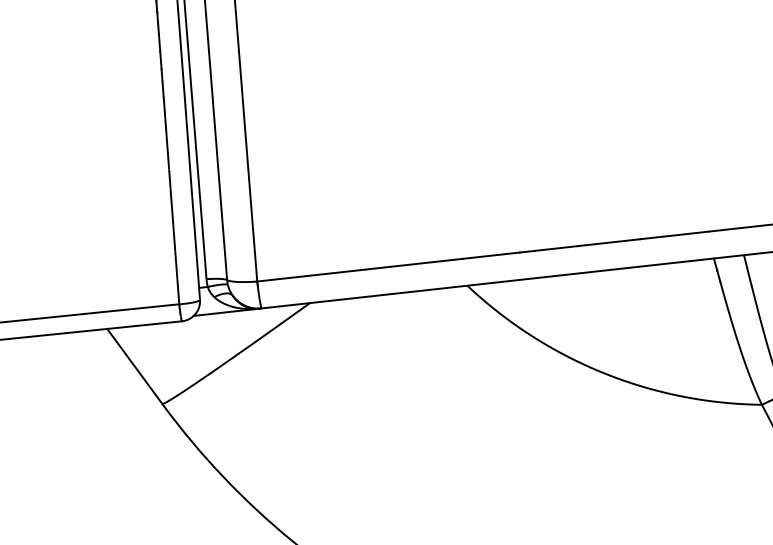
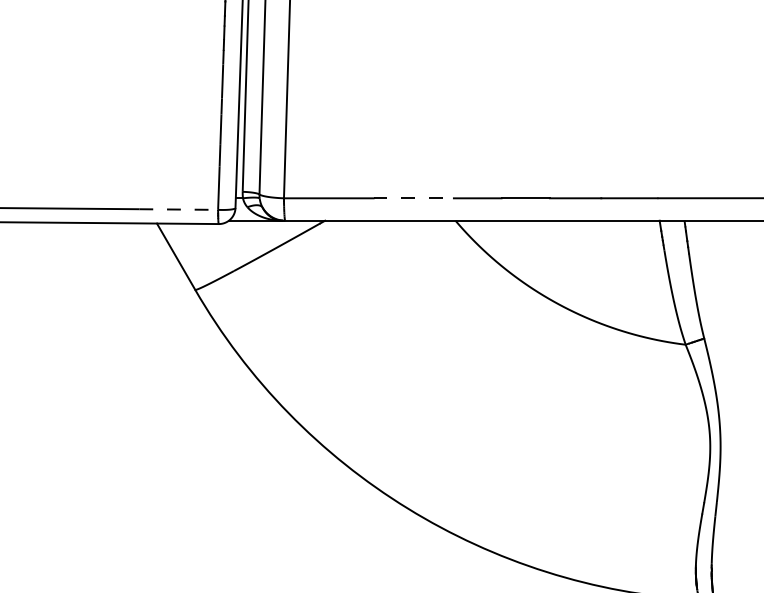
line: (414, 264) -> (414, 198), solid -> dashed
line: (132, 308) -> (179, 209), solid -> dashed

